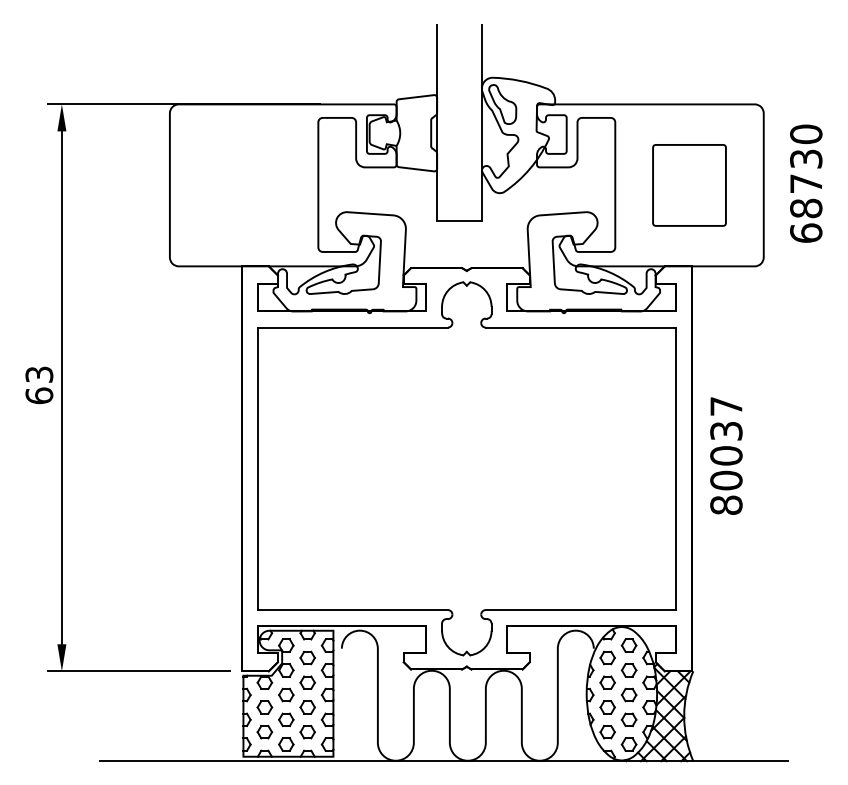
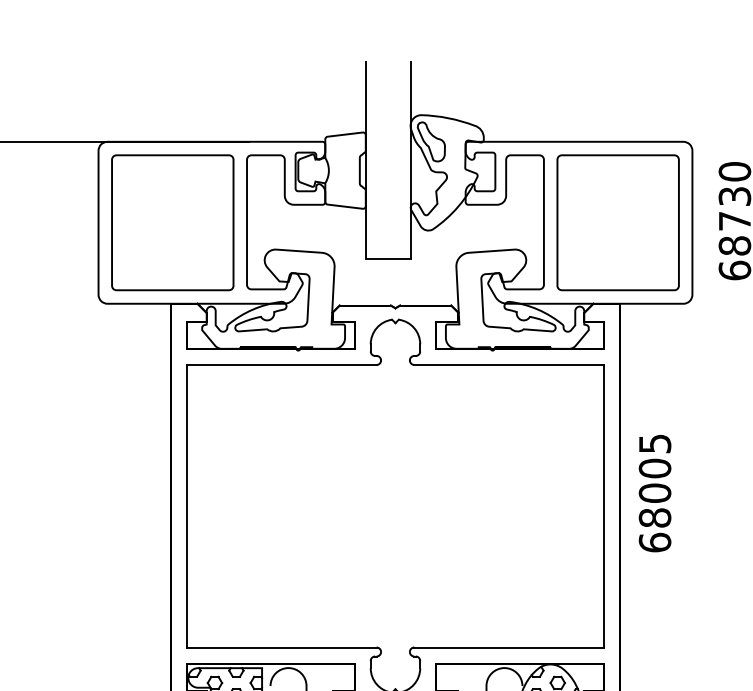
part: (243, 185) -> (172, 222), added
part: (689, 185) -> (618, 222), size x1.67
text: (726, 455) -> (655, 492), 80037 -> 68005

